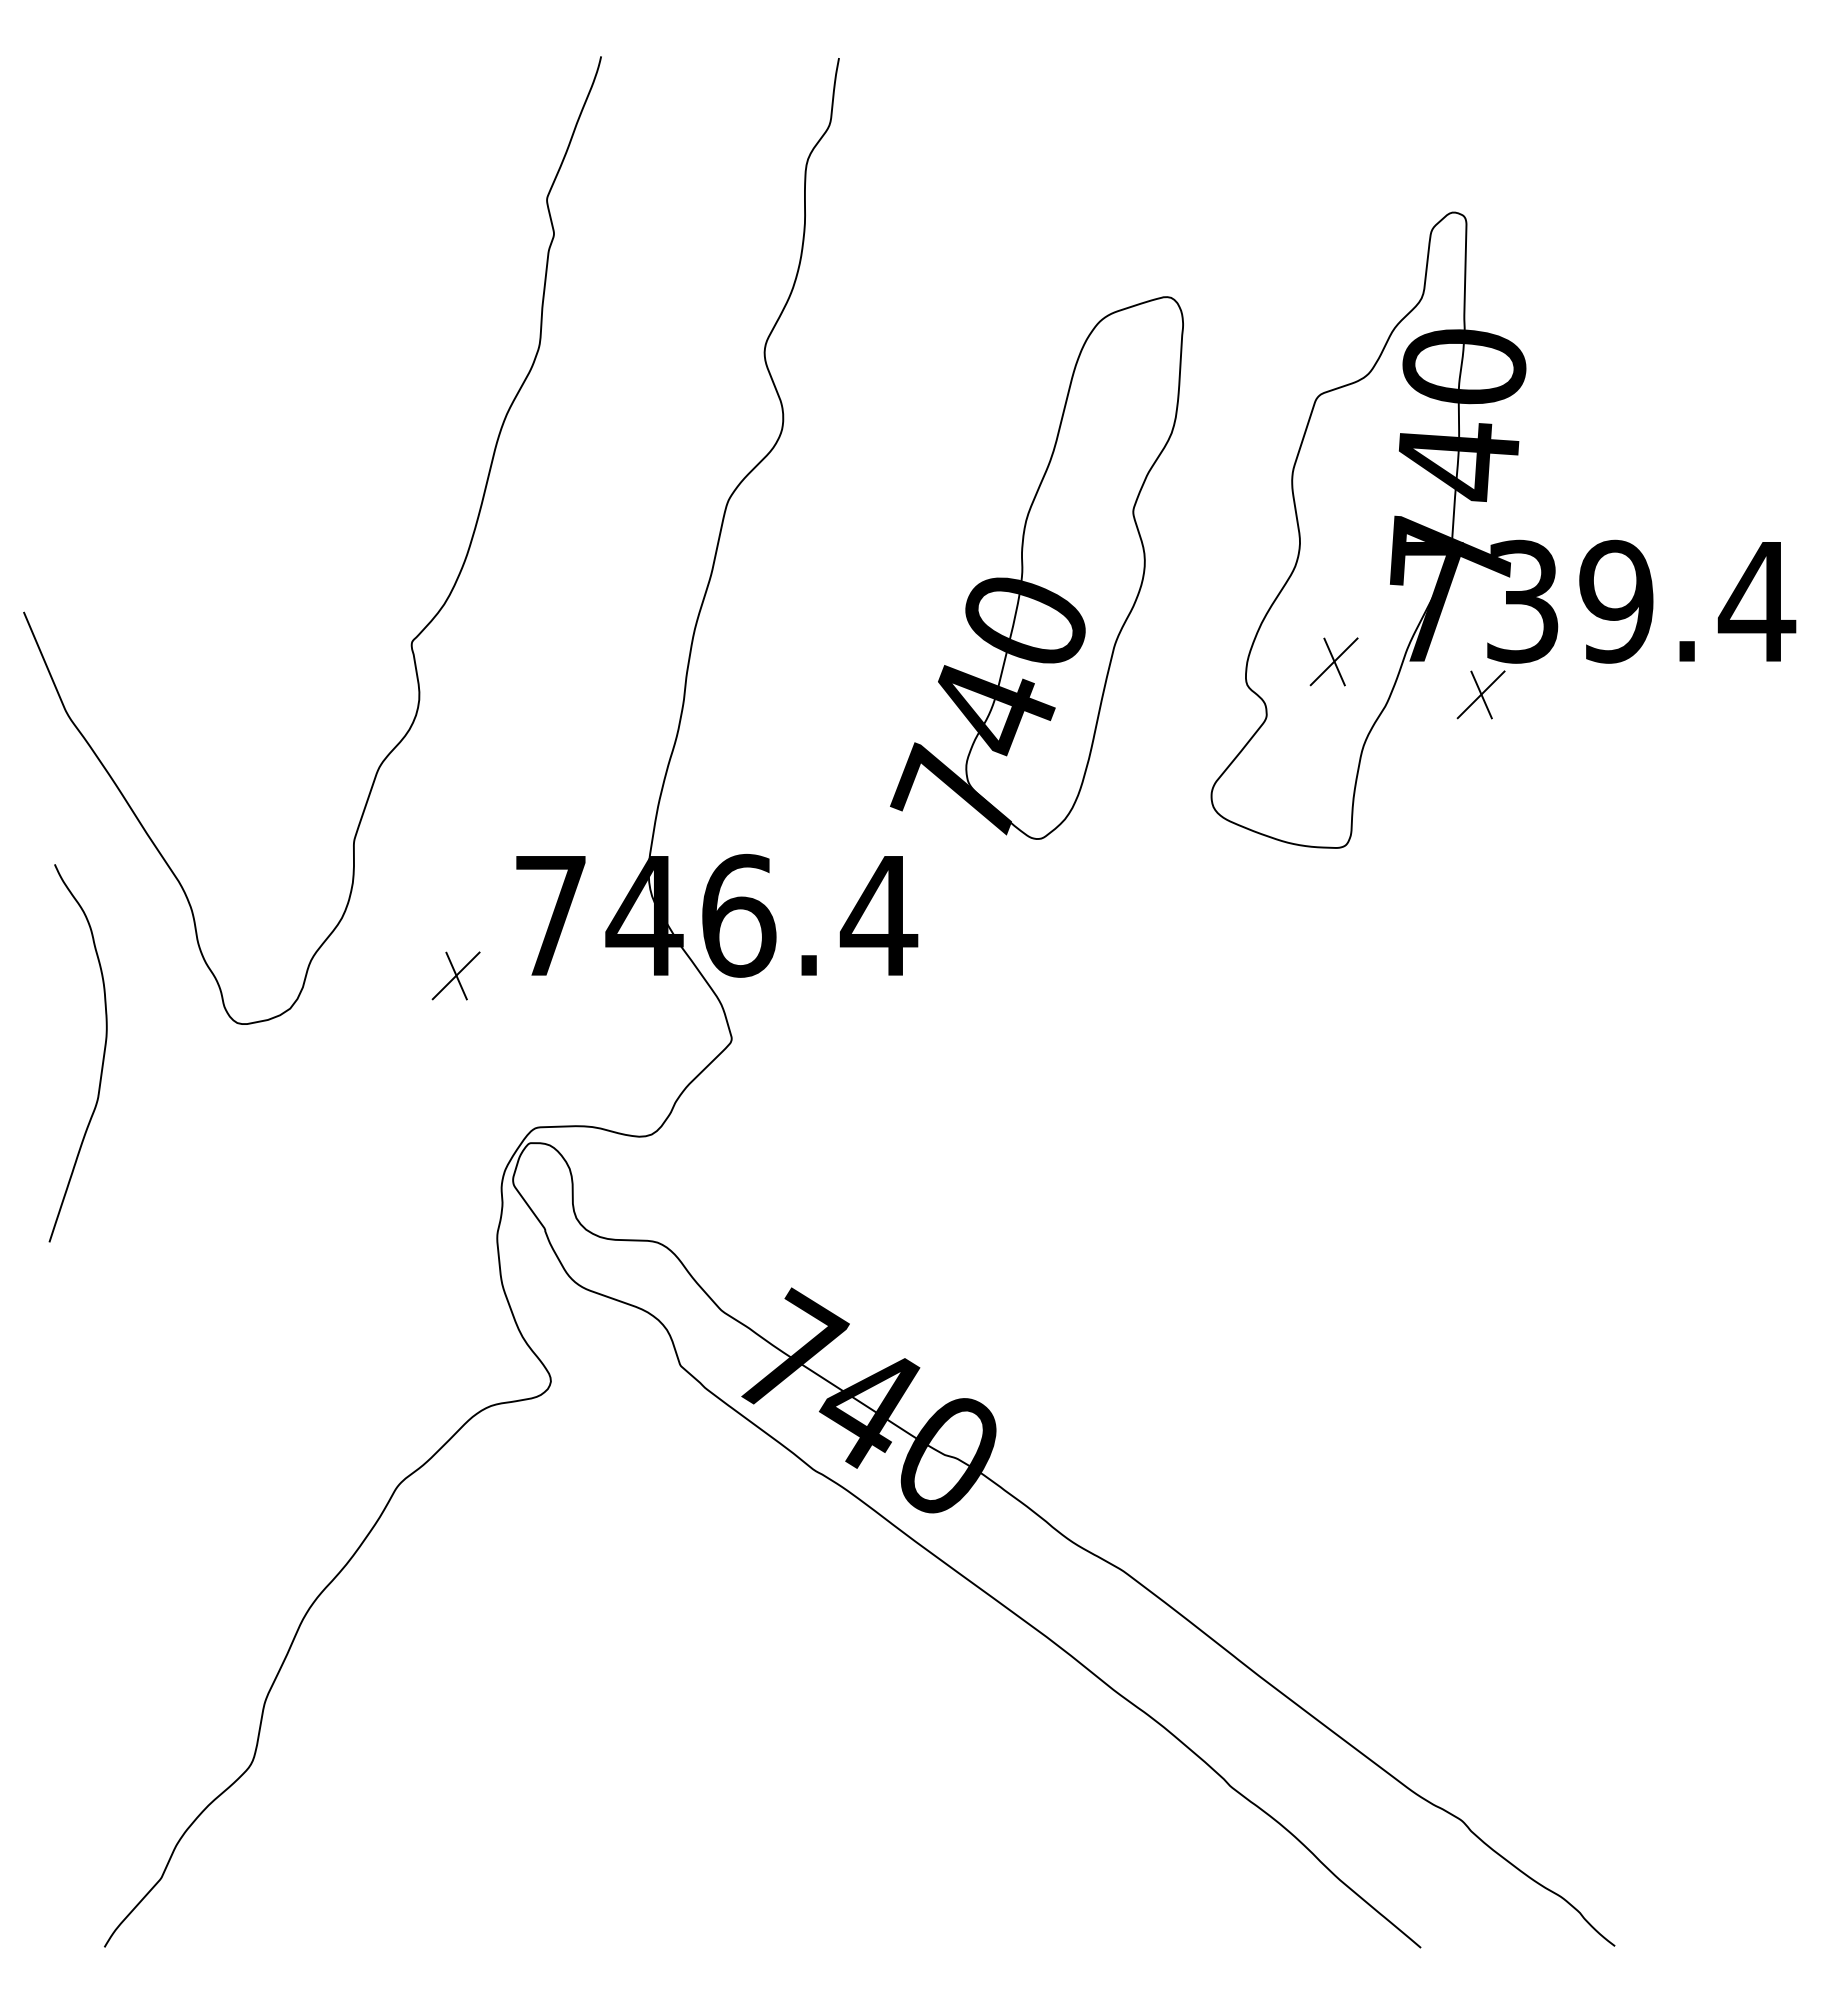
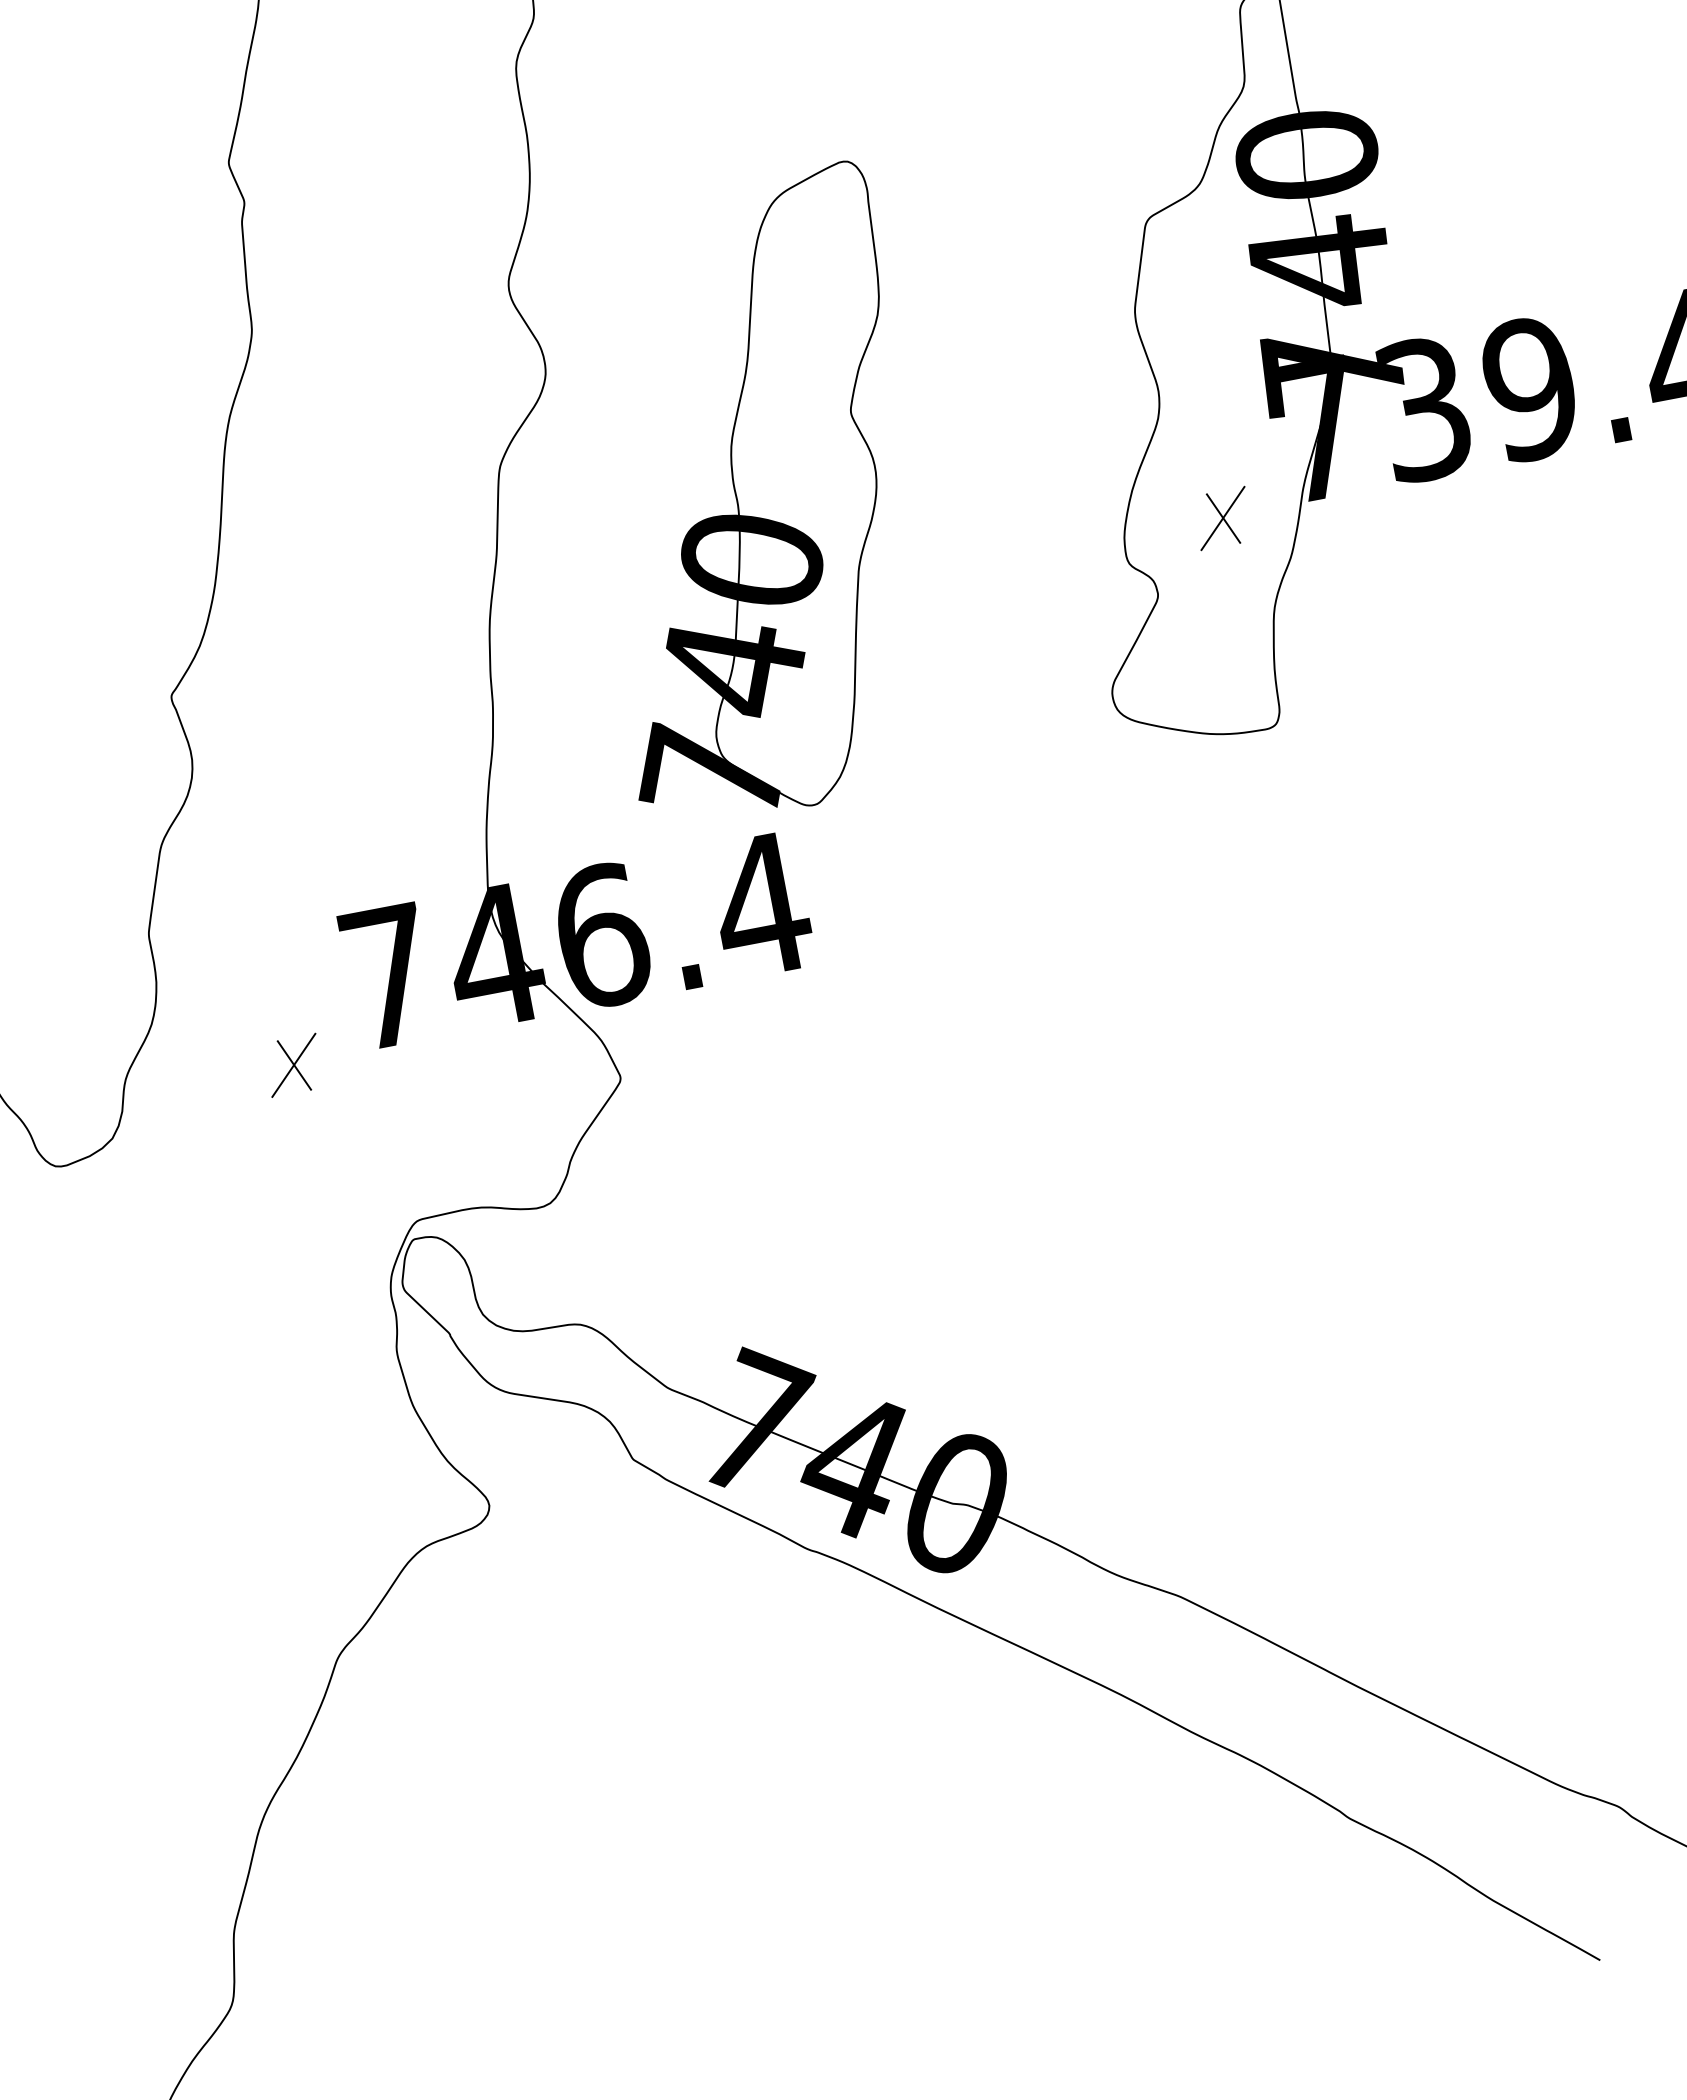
part: (1036, 567) -> (753, 497), moved
part: (1480, 694) -> (1396, 523), removed

